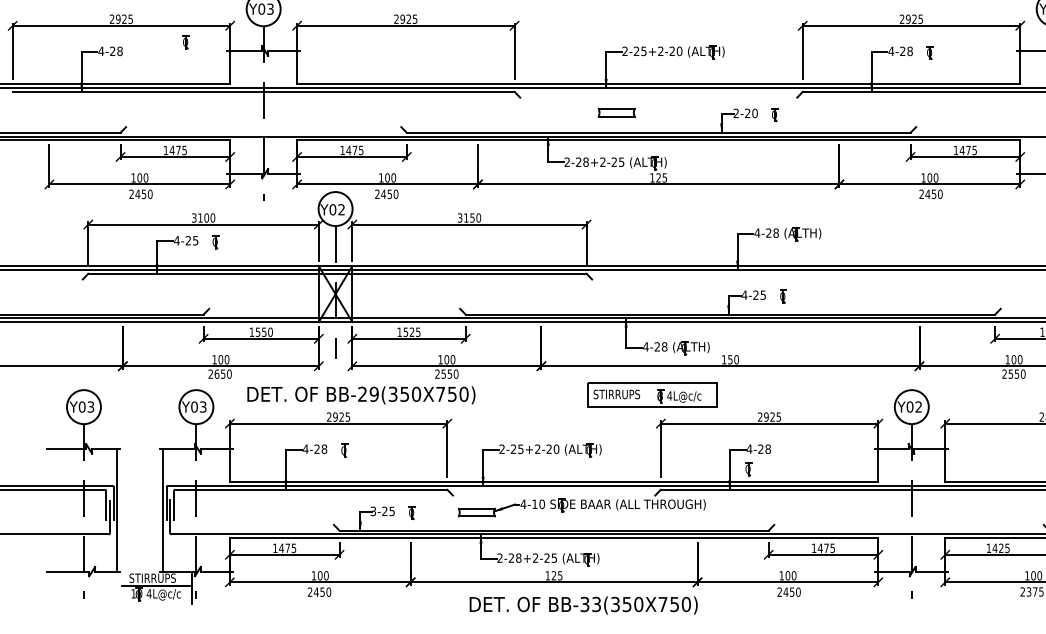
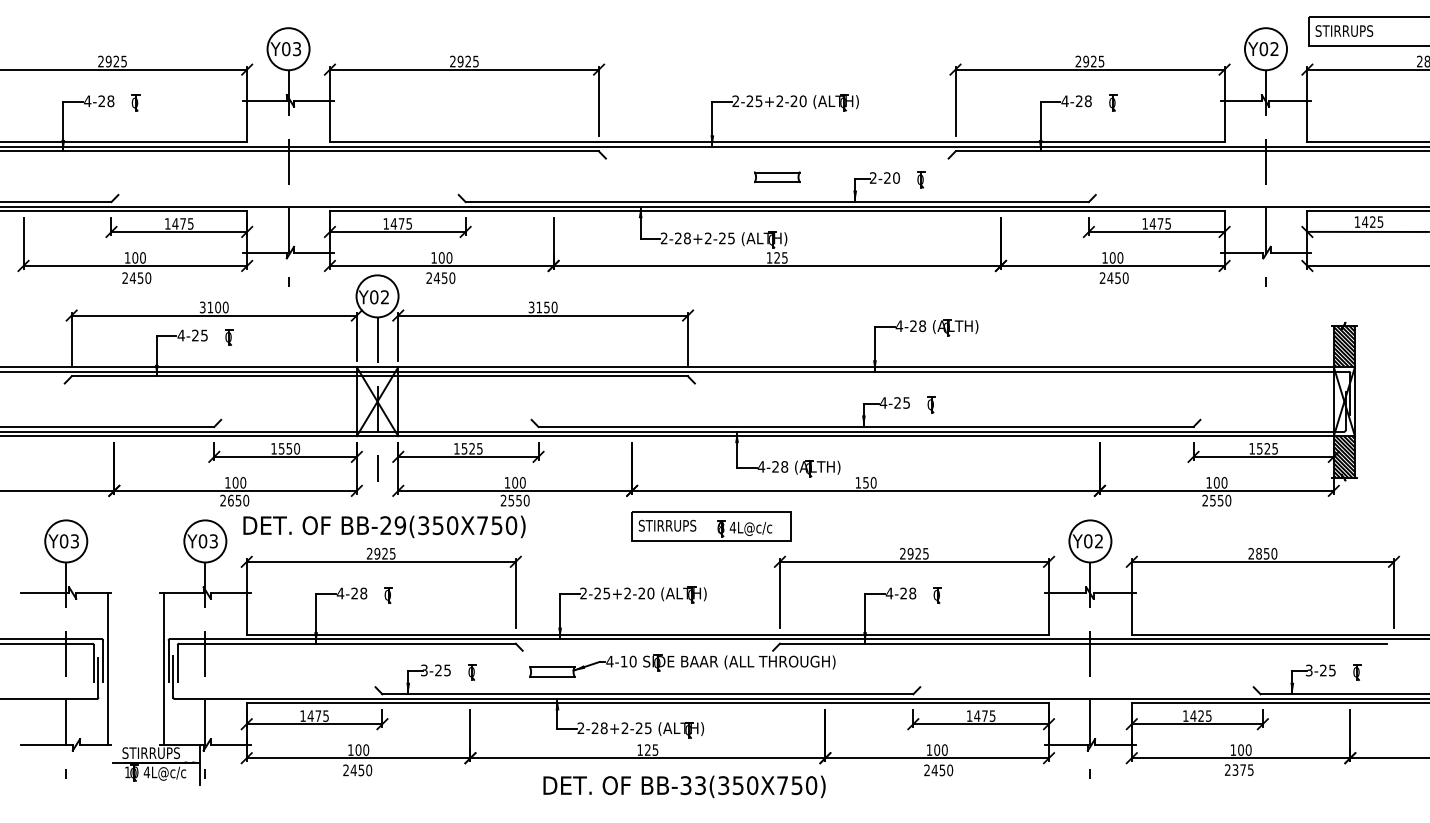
part: (186, 41) -> (135, 102), moved
part: (616, 112) -> (777, 177), moved
text: (361, 395) -> (384, 526), moved
part: (652, 395) -> (711, 526), moved
part: (748, 469) -> (937, 595), moved

